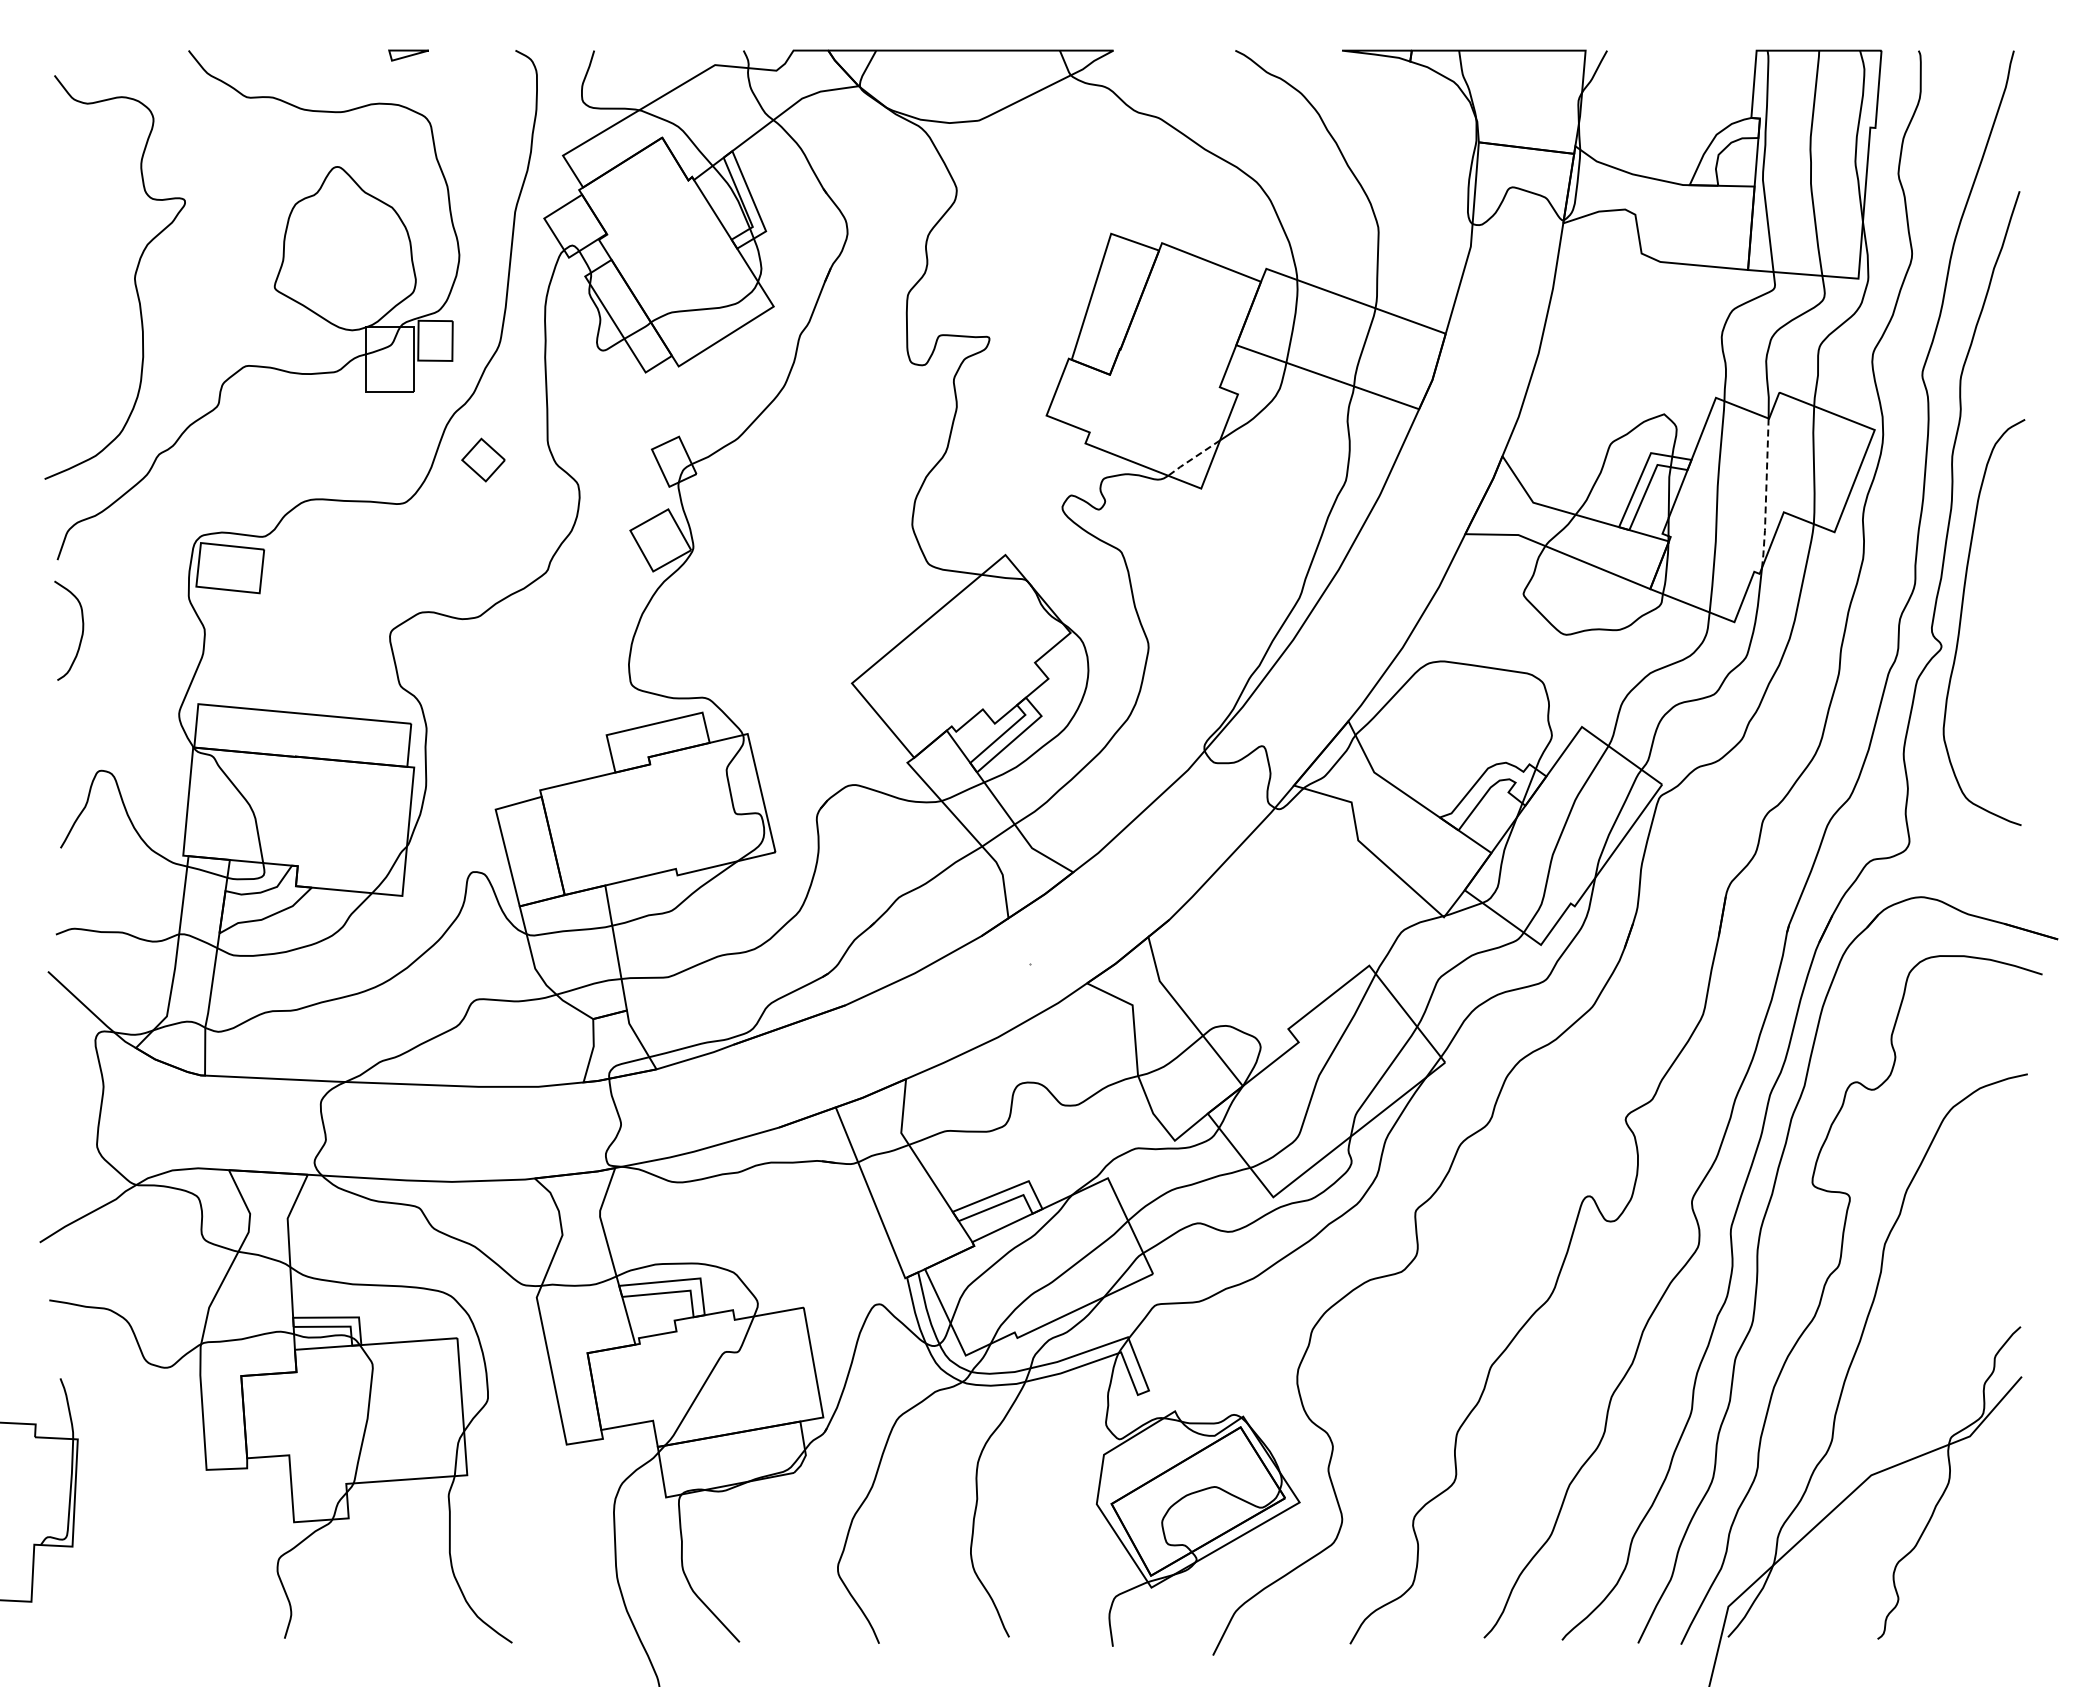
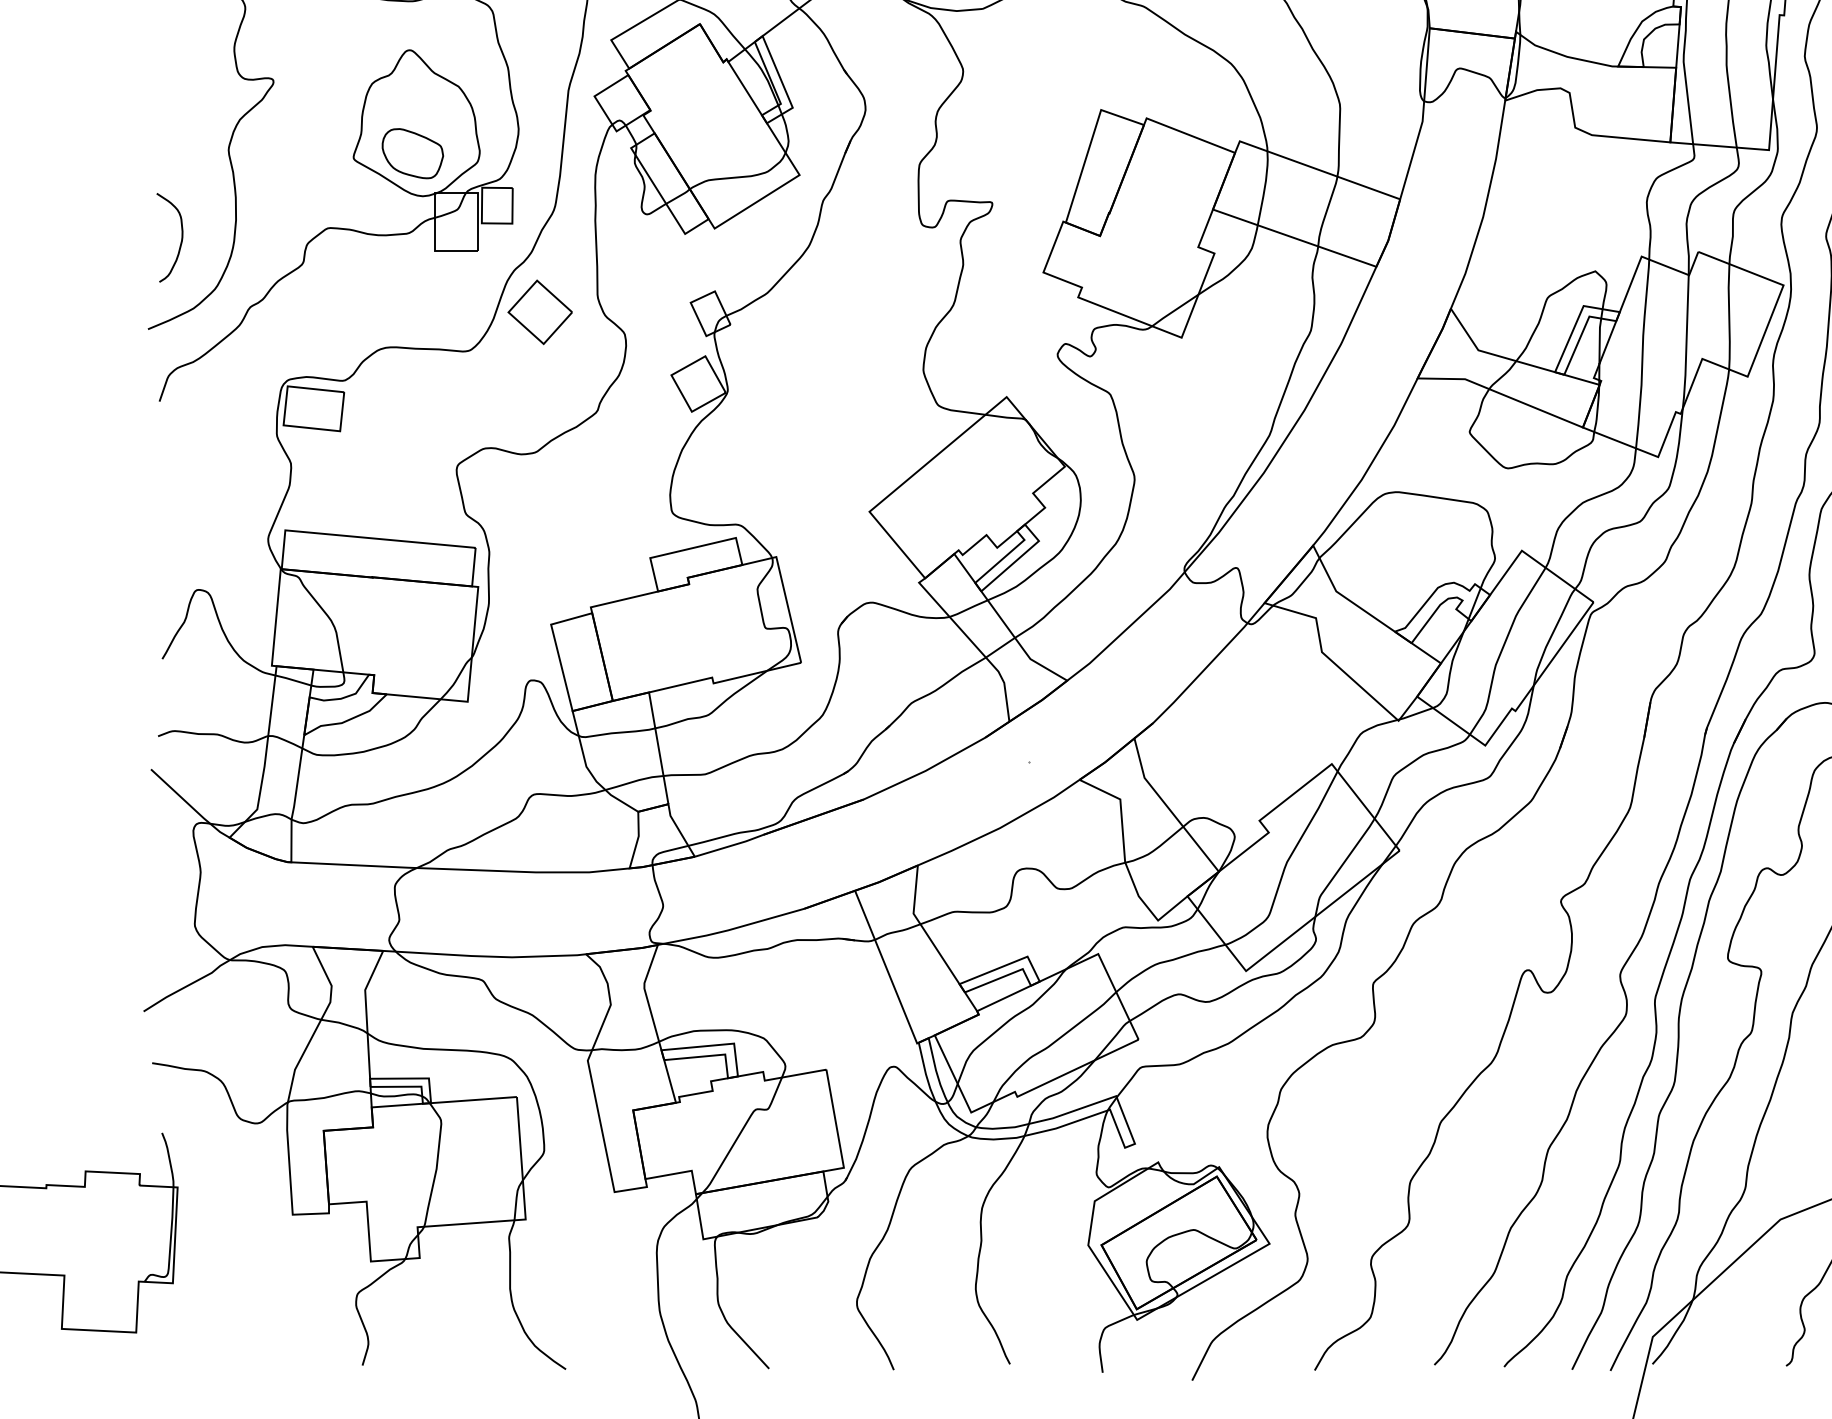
part: (340, 282) -> (412, 153), added
line: (1193, 458) -> (1174, 310), dashed -> solid
part: (483, 459) -> (540, 311), size x1.67
line: (1766, 494) -> (1686, 342), dashed -> solid
curve: (81, 633) -> (180, 240), moved

